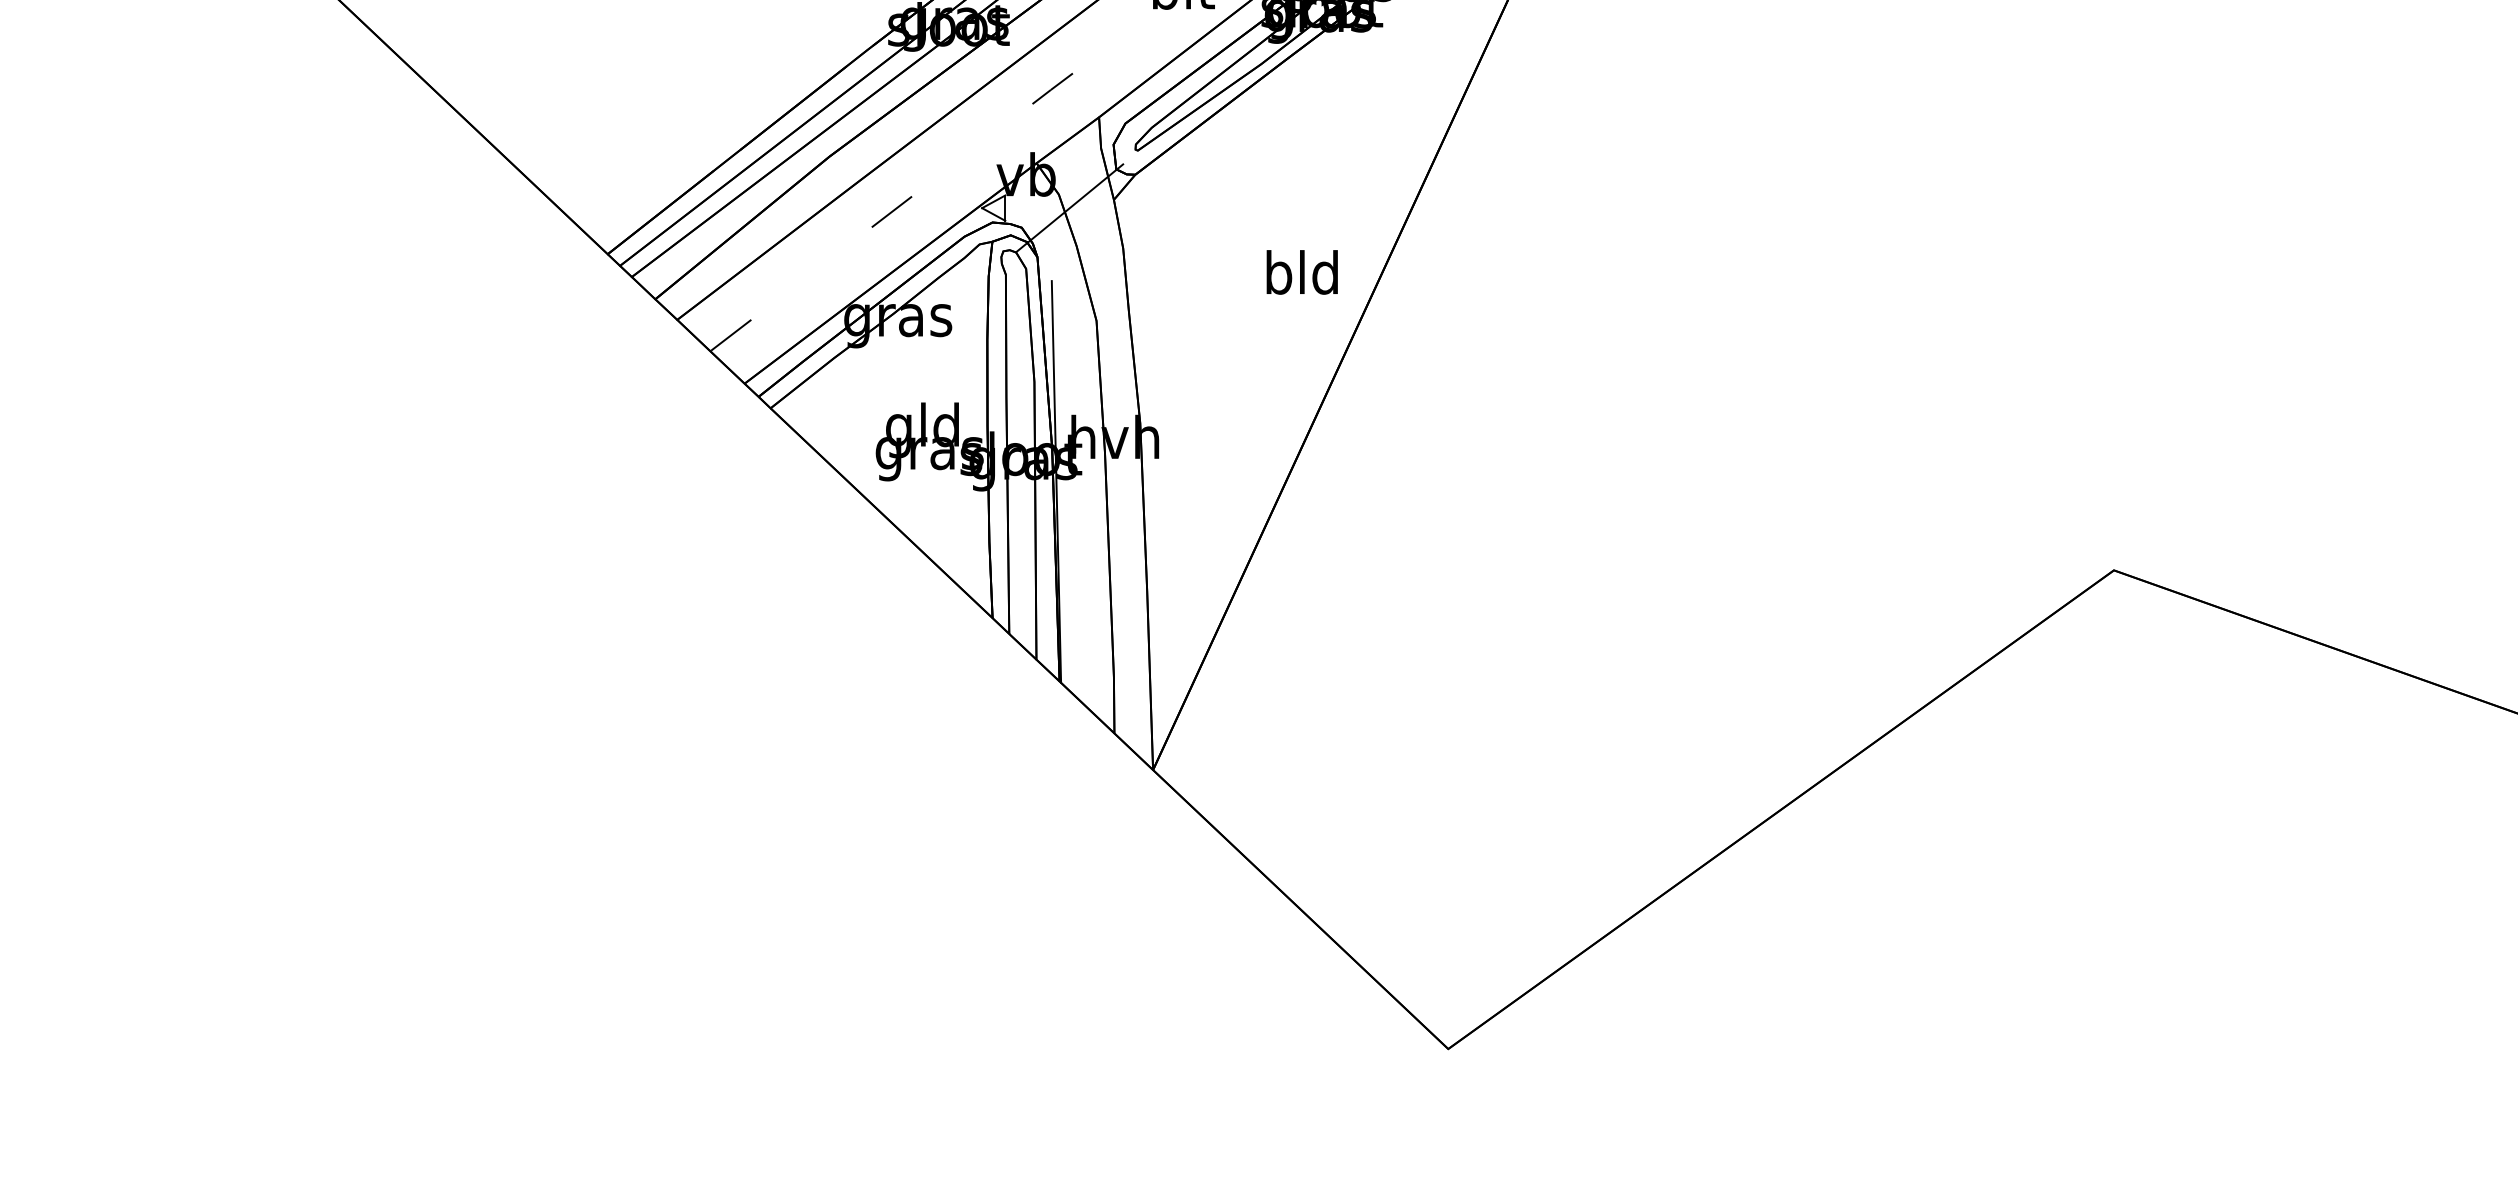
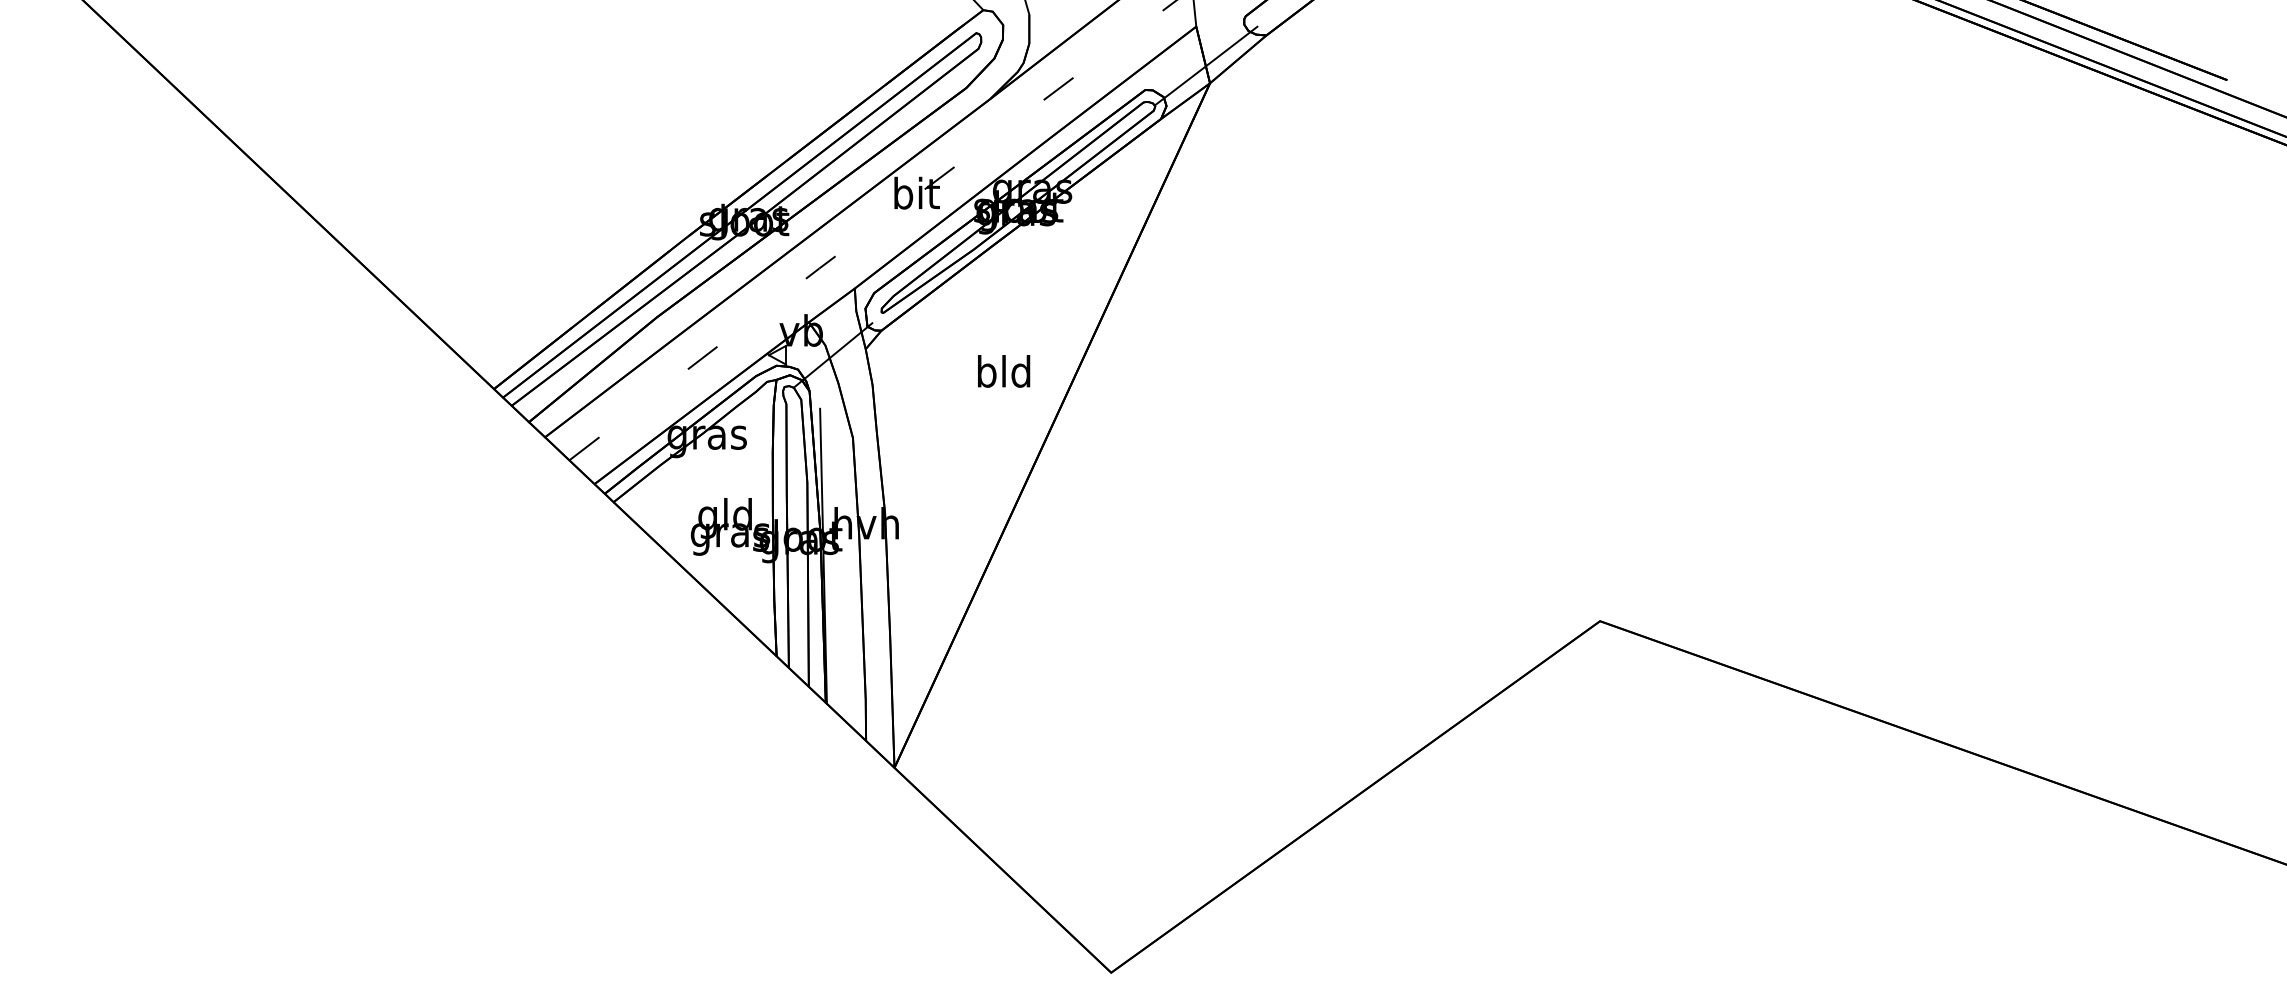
text: (1302, 272) -> (1004, 371), moved

